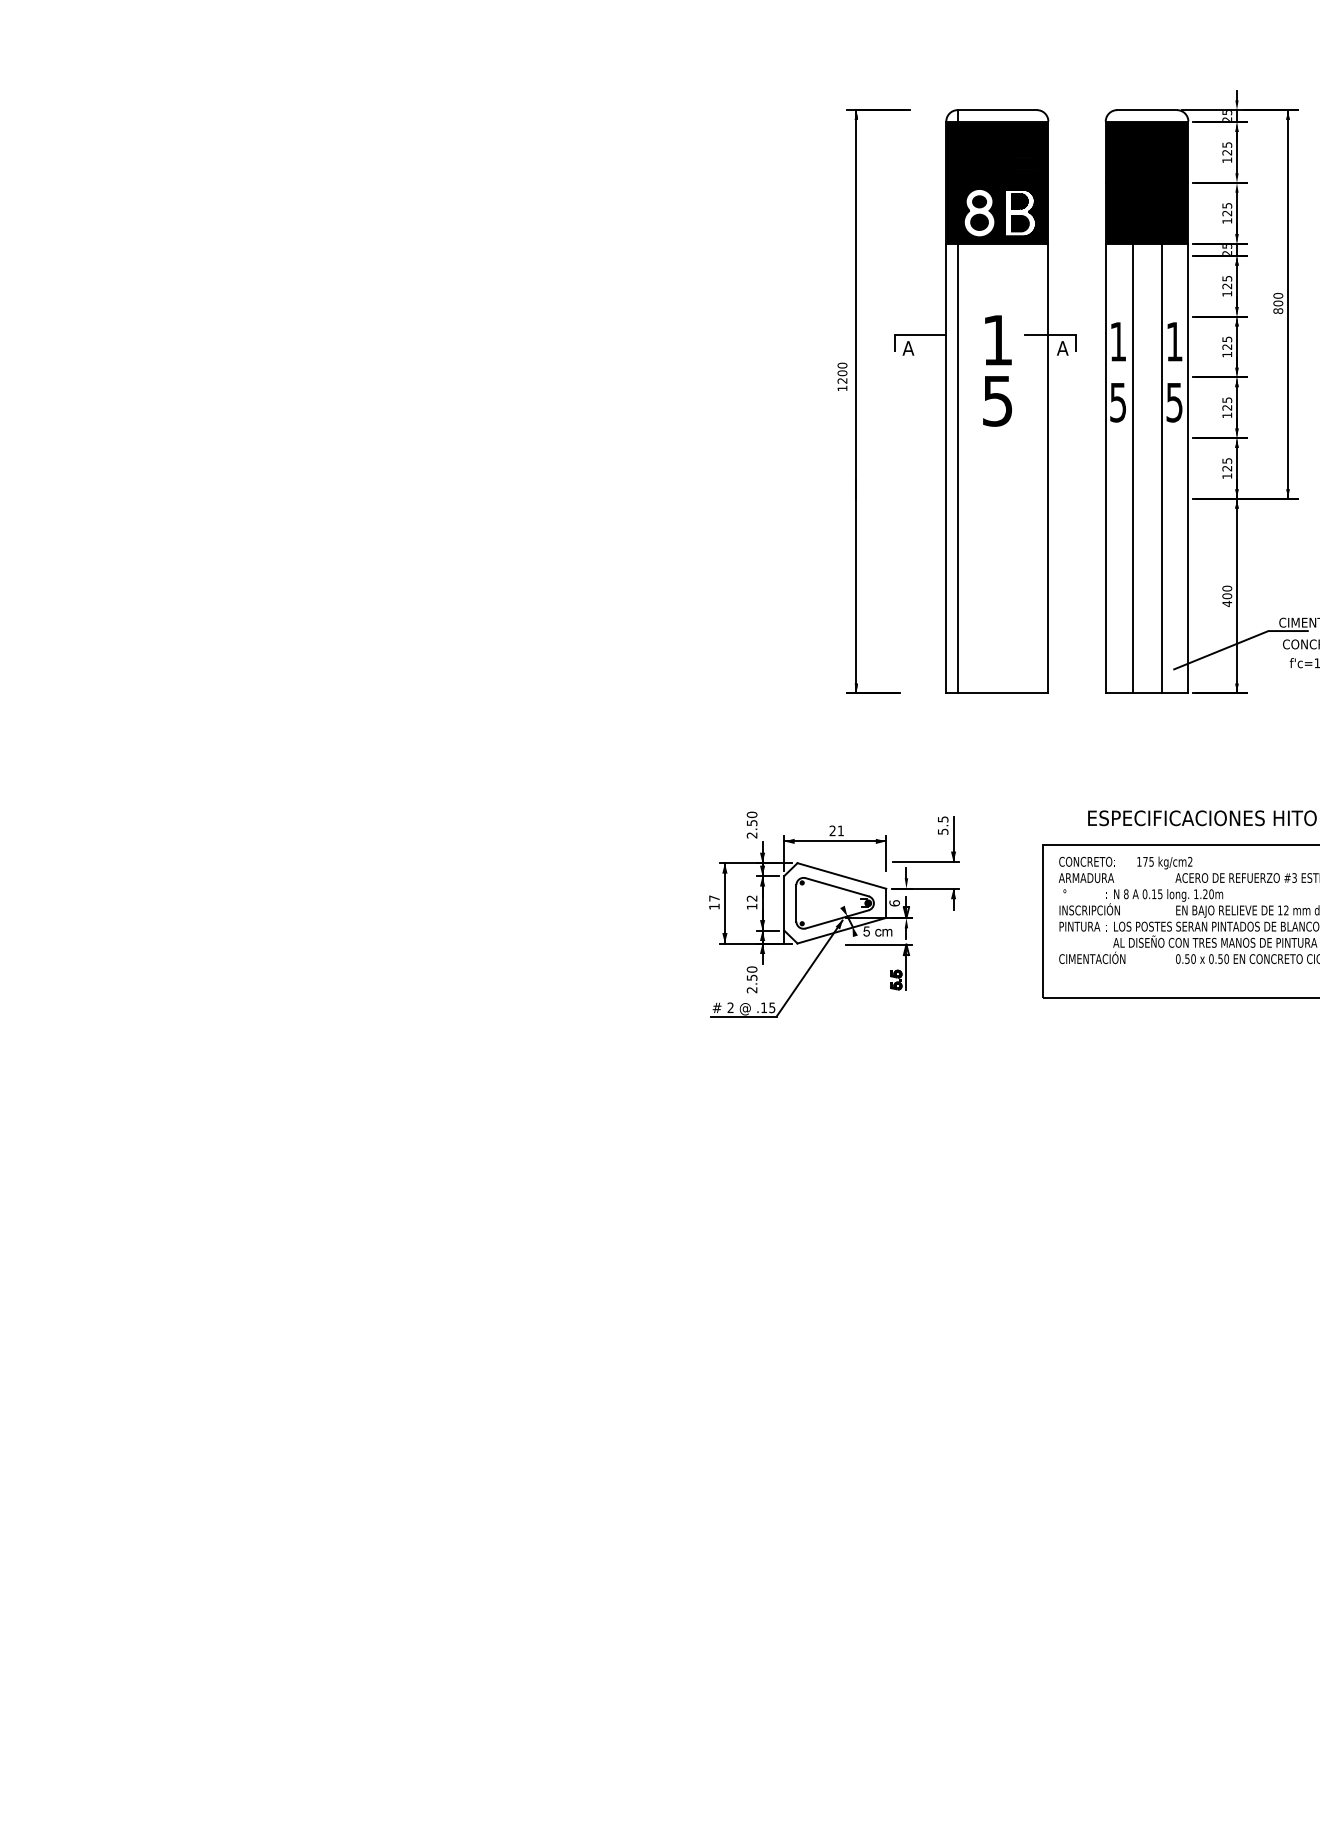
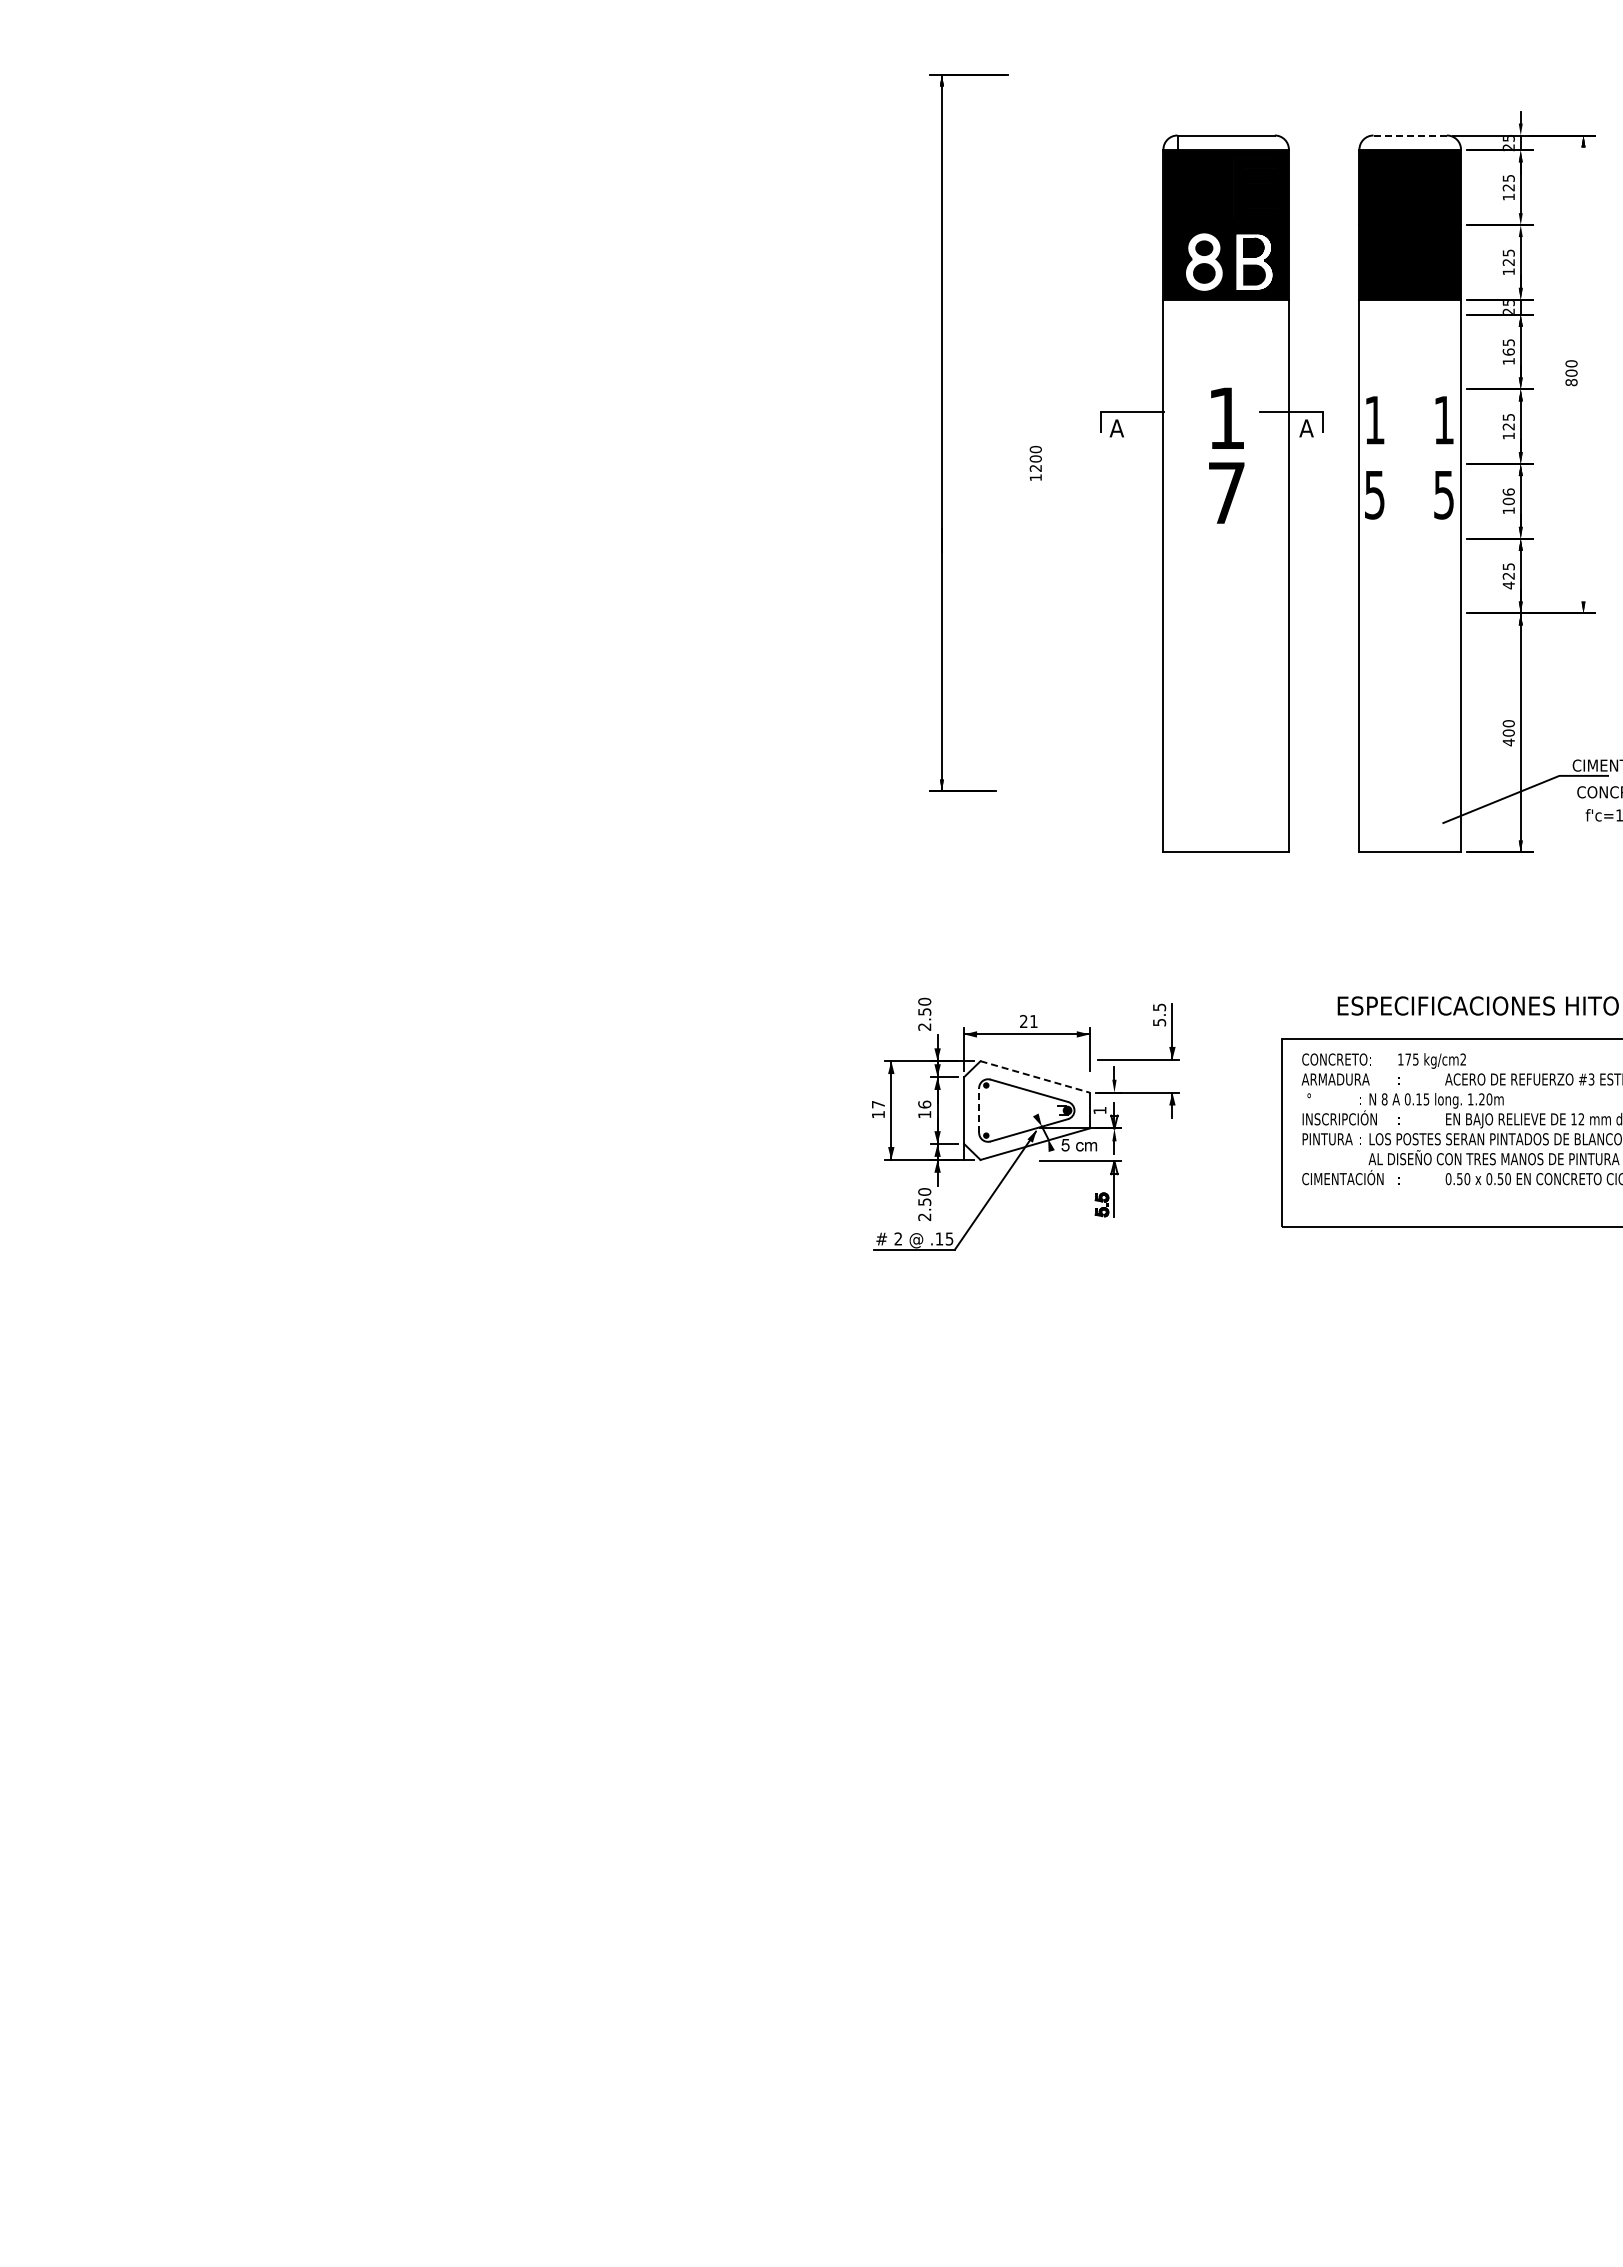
line: (1147, 110) -> (1410, 135), solid -> dashed
text: (1227, 285) -> (1508, 351), 125 -> 165
line: (1288, 304) -> (1583, 374), removed
part: (856, 401) -> (942, 432), moved
text: (997, 401) -> (1226, 493), 5 -> 7
text: (1227, 403) -> (1508, 496), 125 -> 106
line: (958, 468) -> (1178, 575), removed
line: (1132, 468) -> (1392, 575), removed
line: (1161, 468) -> (1428, 575), removed
text: (1227, 476) -> (1508, 585), 125 -> 425
line: (842, 875) -> (1035, 1076), solid -> dashed
text: (751, 898) -> (924, 1104), 12 -> 16
line: (796, 903) -> (979, 1110), solid -> dashed
text: (894, 903) -> (1099, 1110), 6 -> 1

